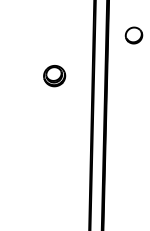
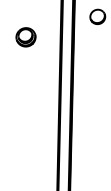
part: (54, 76) -> (25, 37), moved

